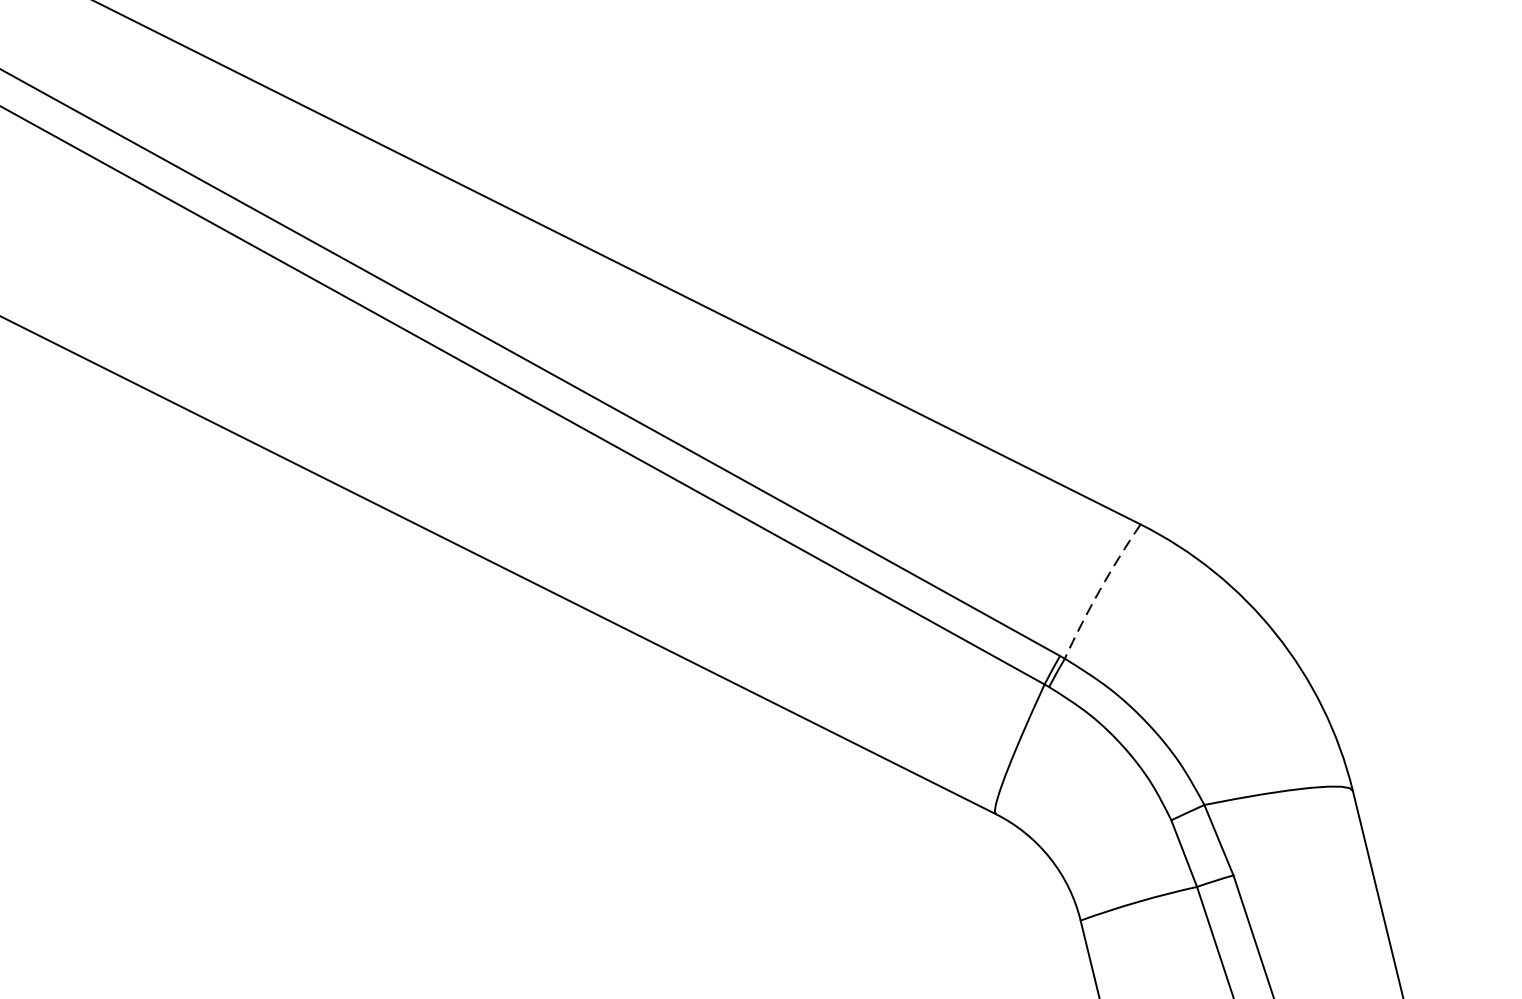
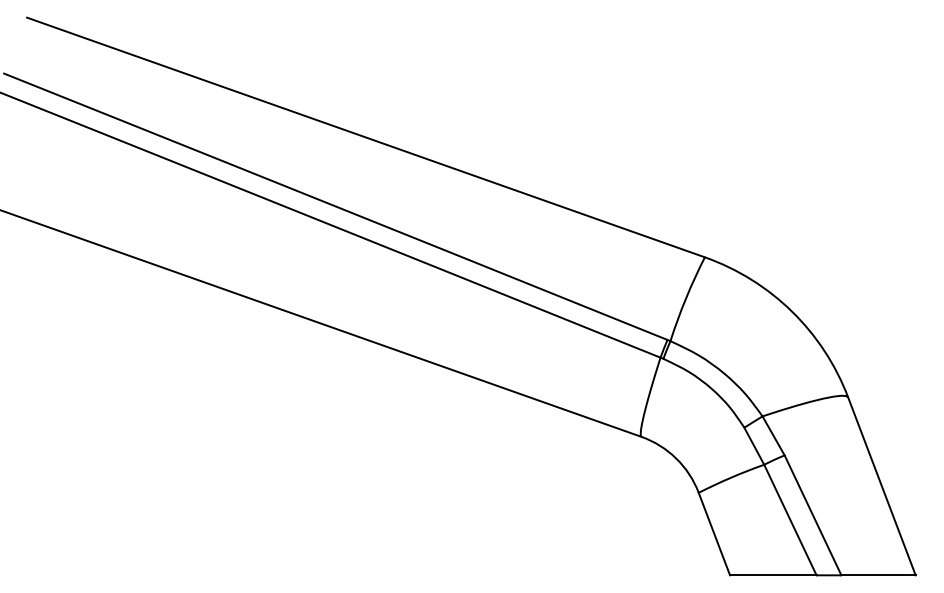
arc: (1100, 590) -> (686, 298), dashed -> solid

